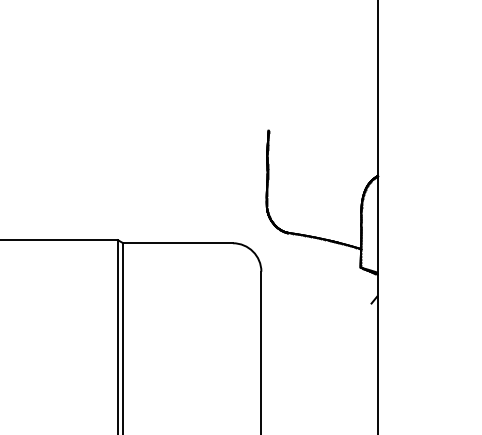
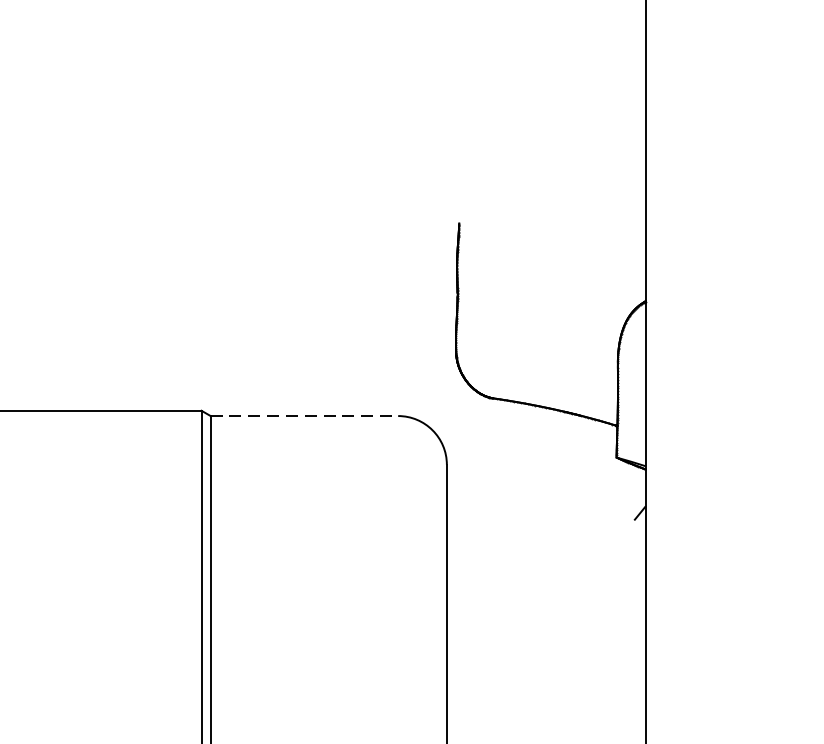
line: (178, 243) -> (305, 416), solid -> dashed

